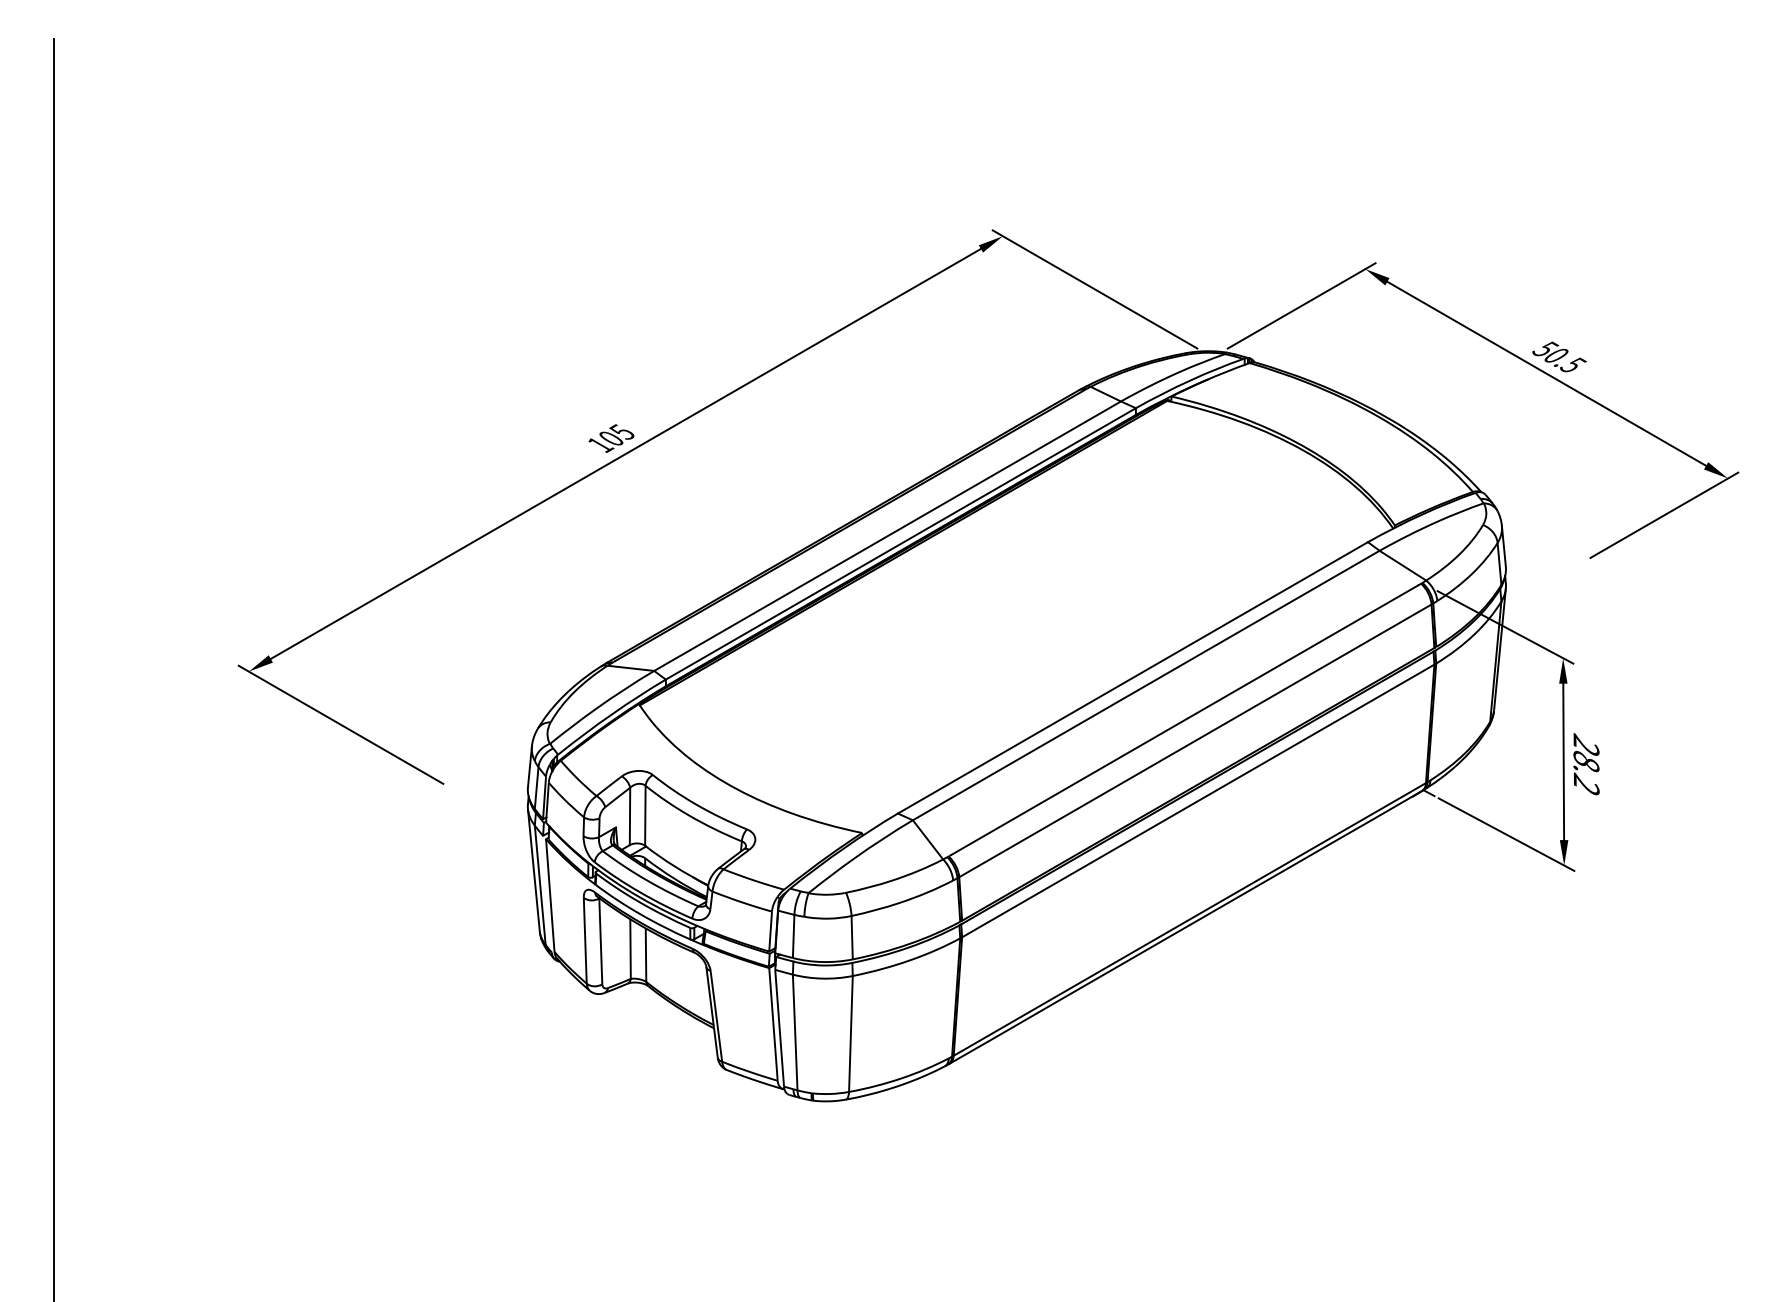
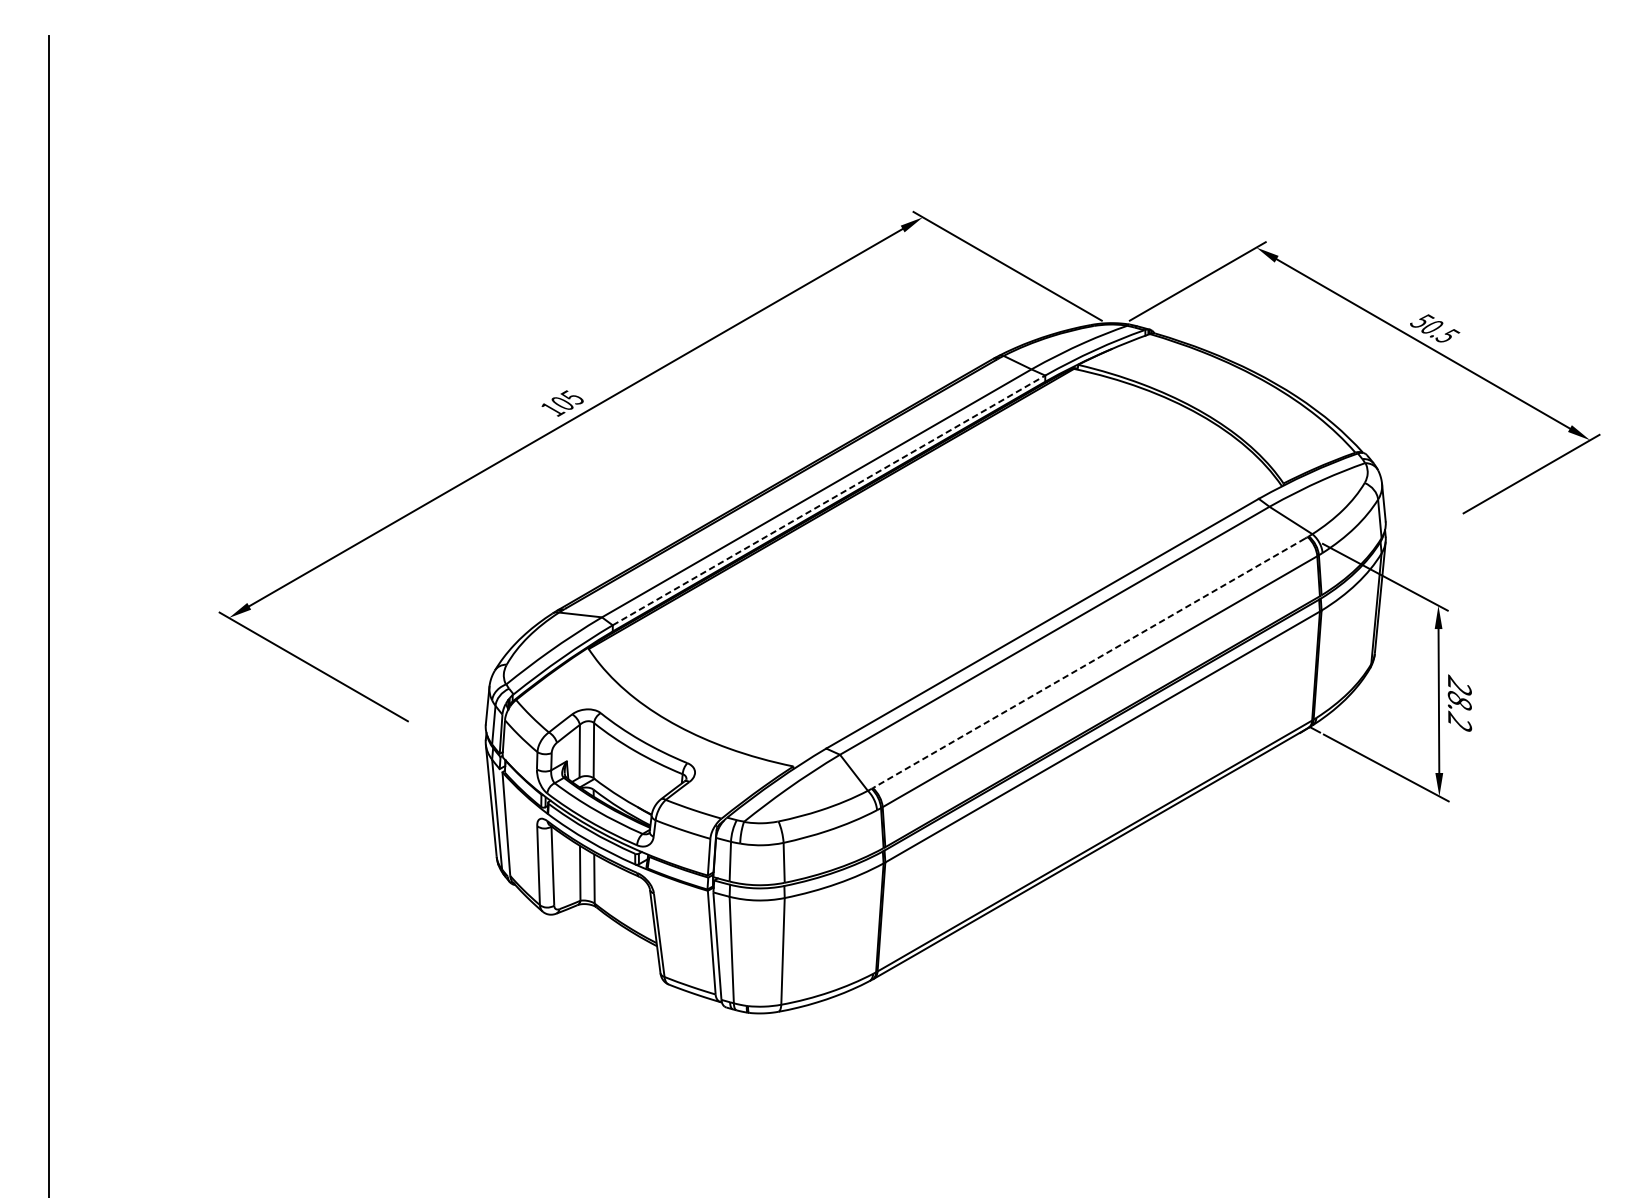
line: (901, 543) -> (829, 500), solid -> dashed
line: (1184, 720) -> (1089, 662), solid -> dashed

